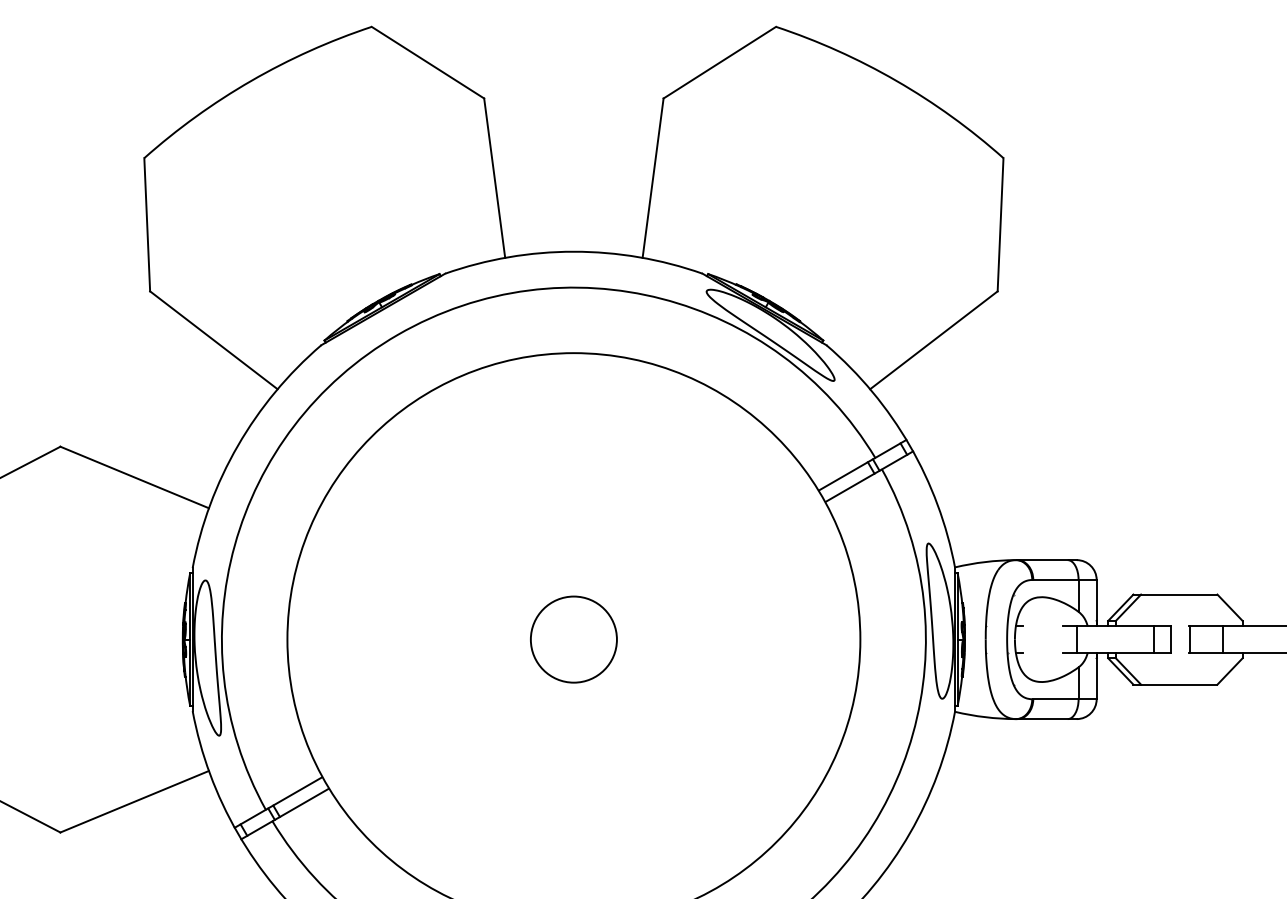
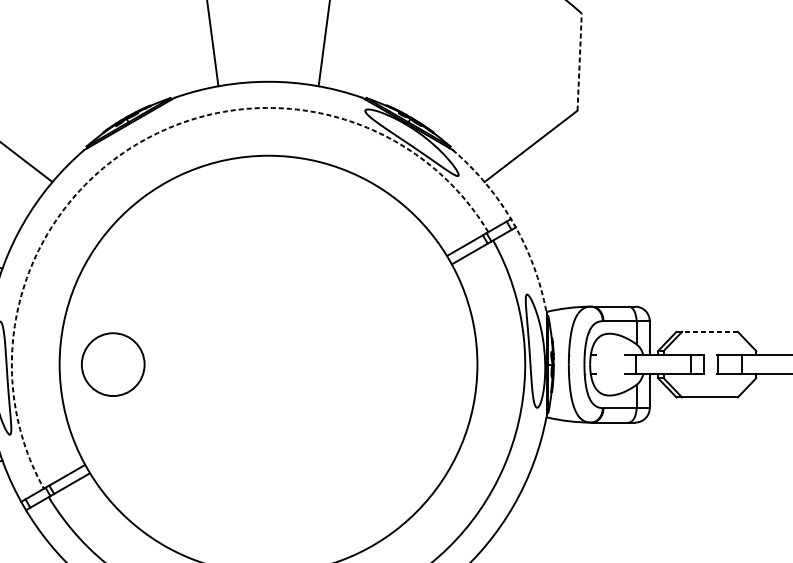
line: (1000, 224) -> (579, 61), solid -> dashed
arc: (397, 334) -> (139, 142), solid -> dashed
arc: (909, 445) -> (513, 223), solid -> dashed
line: (1178, 594) -> (709, 331), solid -> dashed
circle: (573, 639) -> (112, 364), moved

